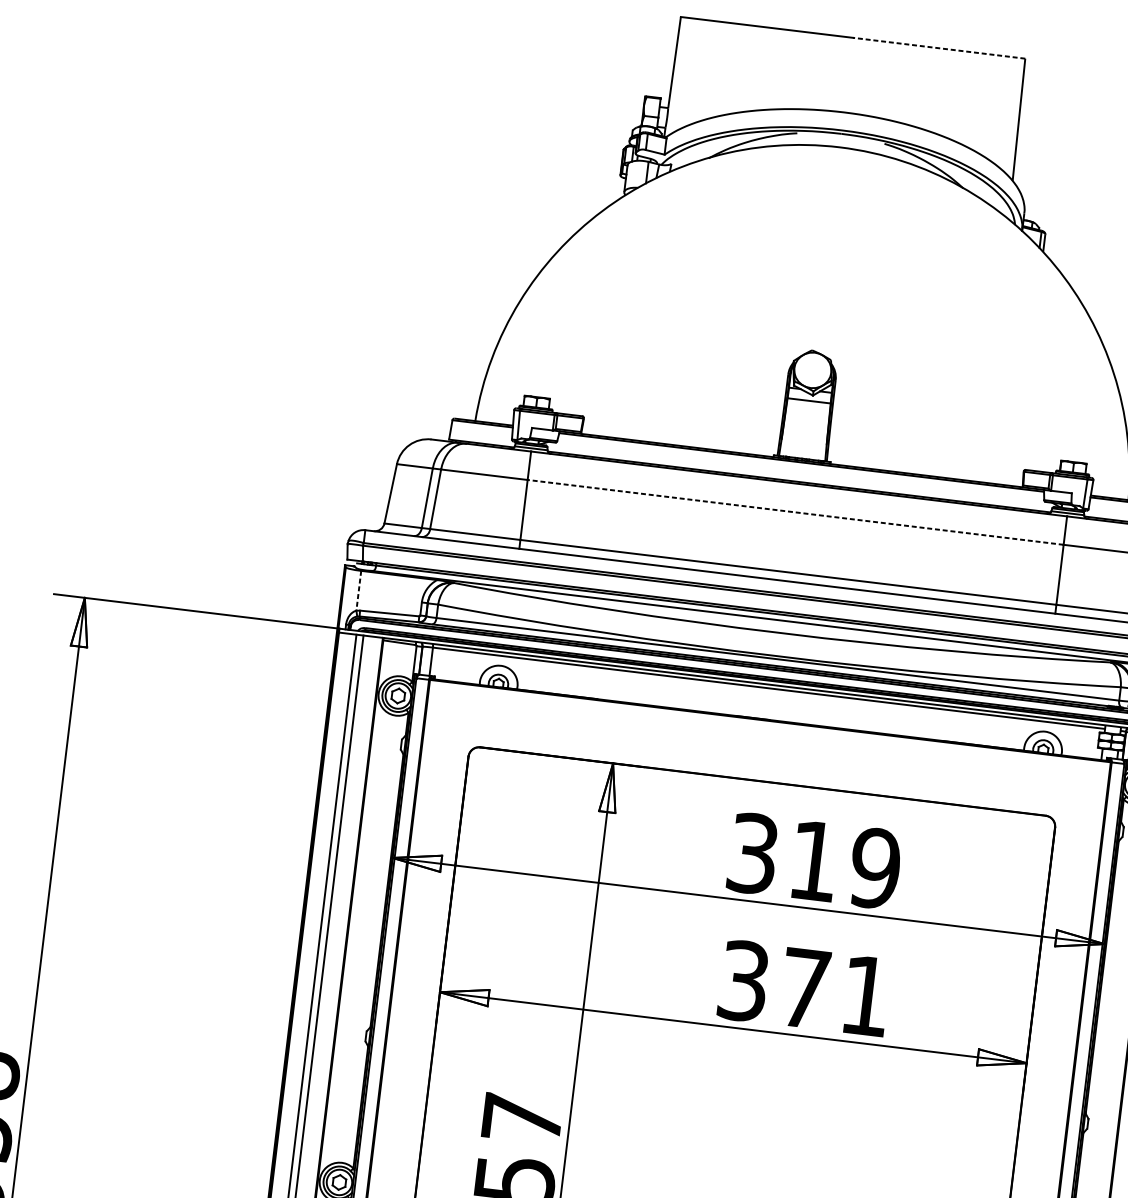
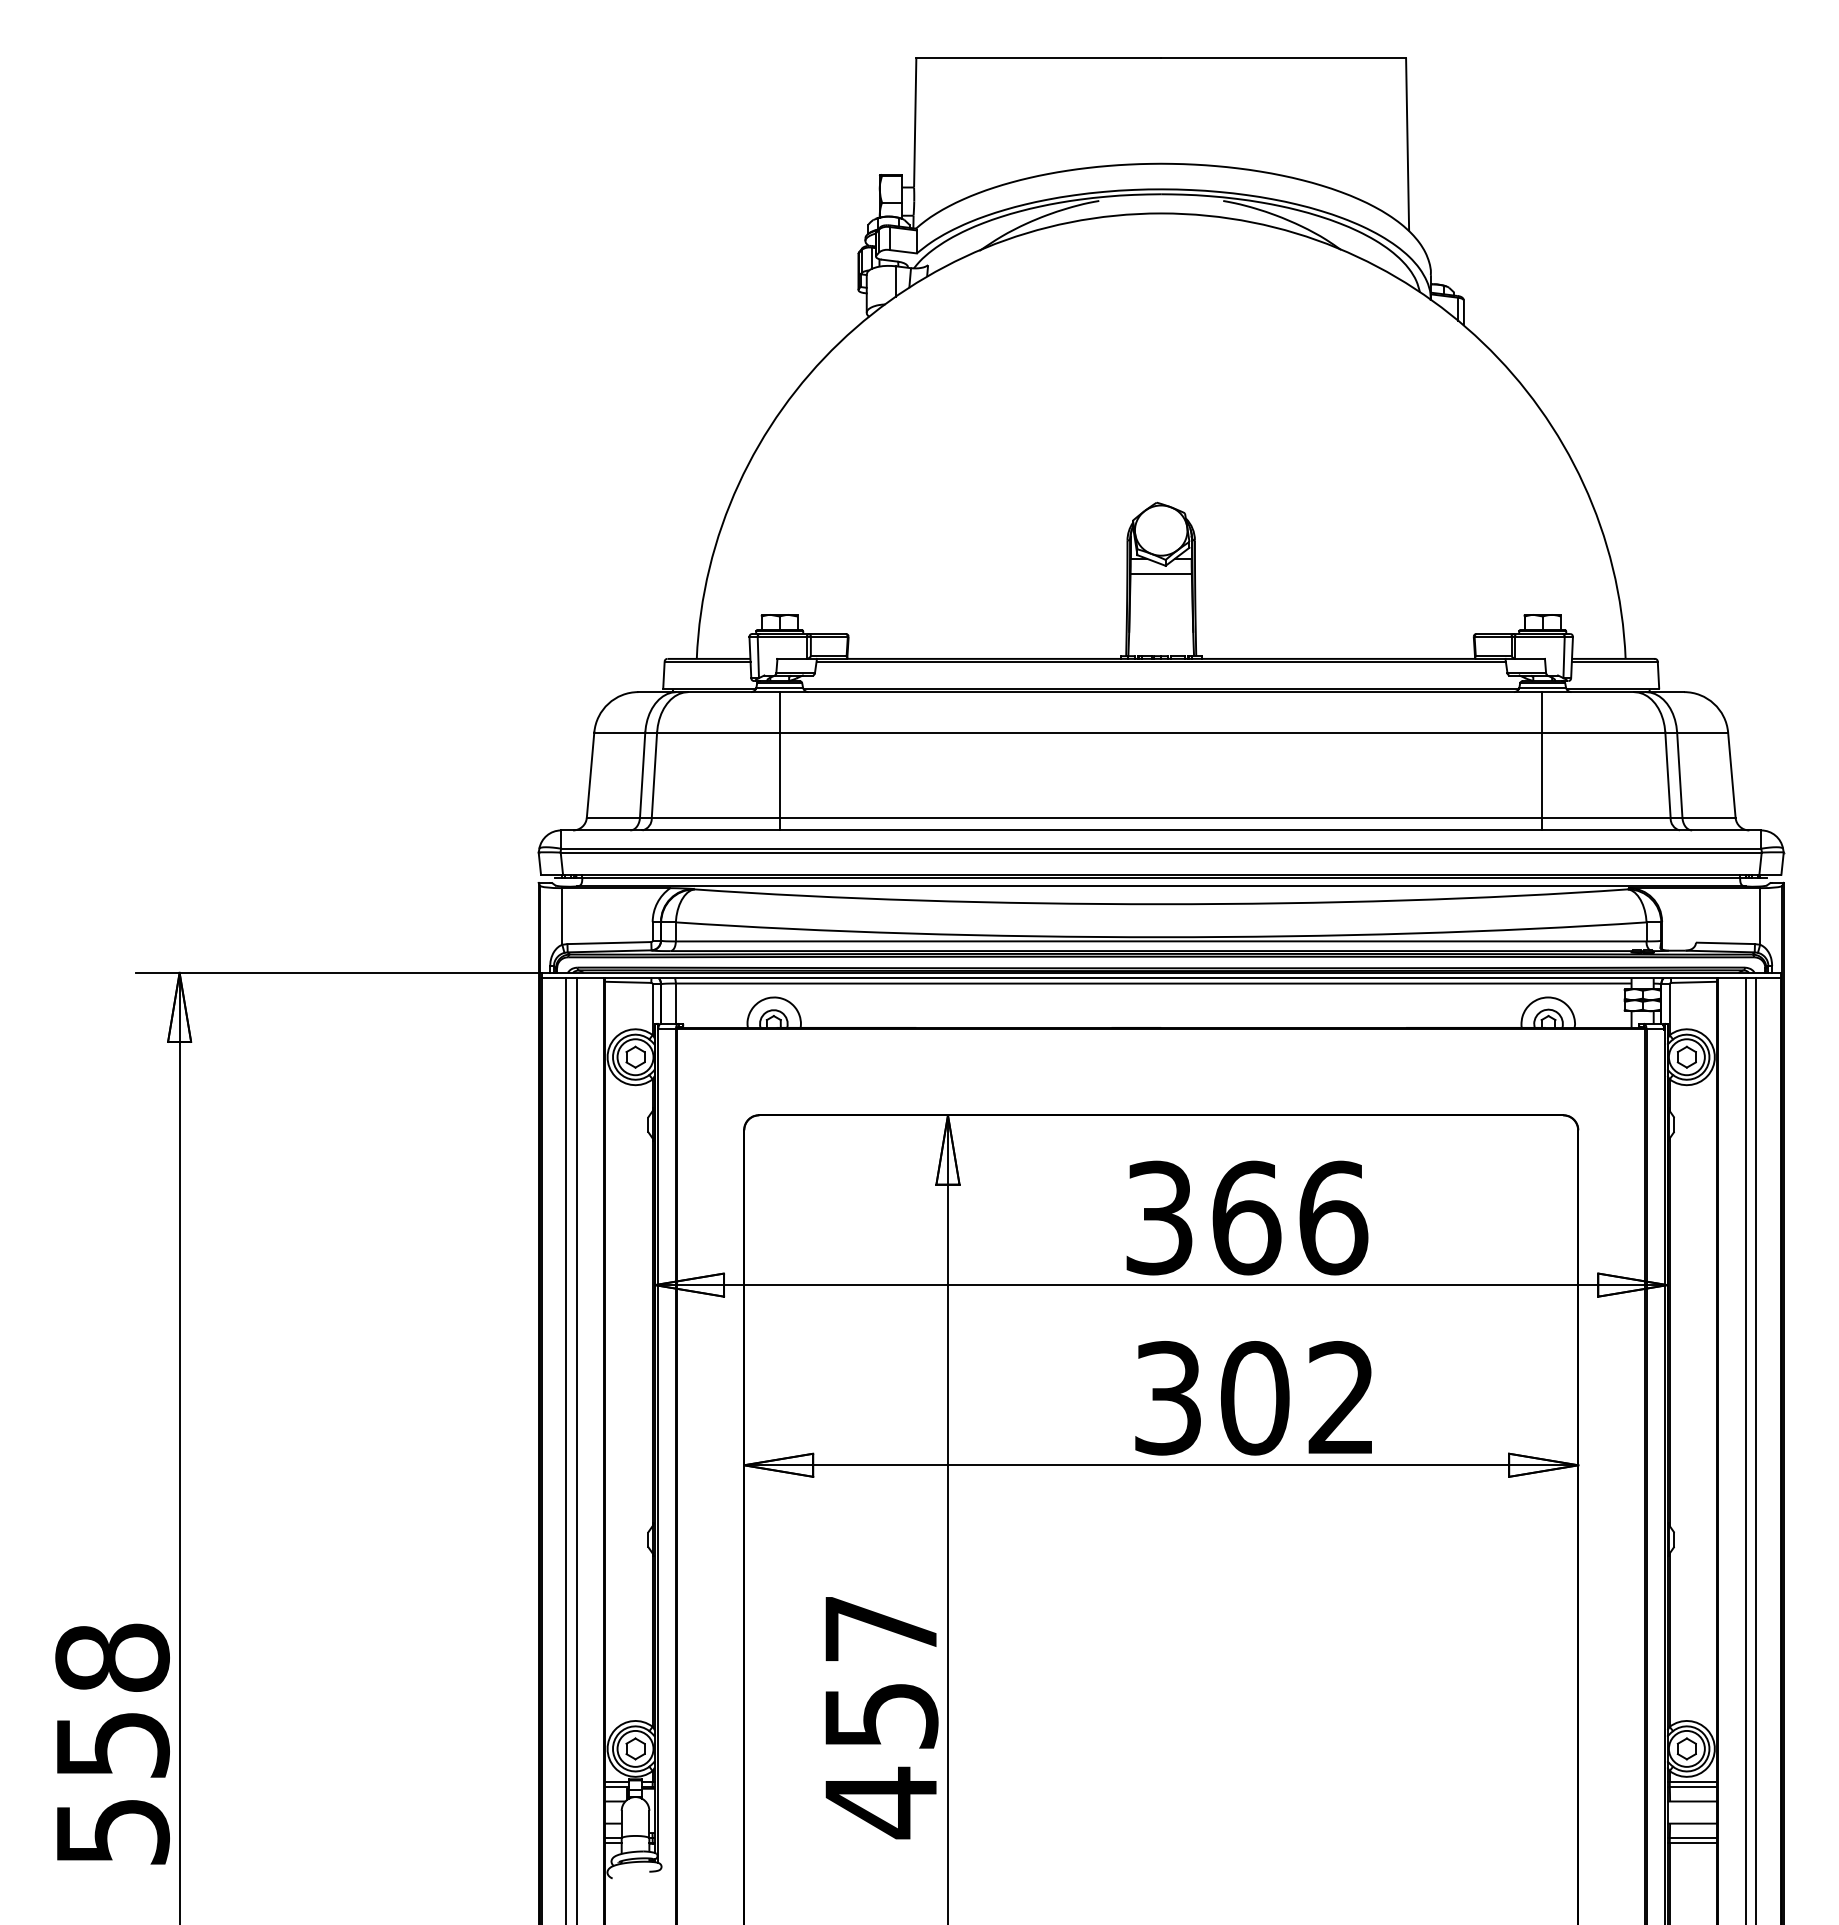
line: (939, 48) -> (1283, 57), dashed -> solid
line: (795, 512) -> (1160, 732), dashed -> solid
line: (358, 590) -> (562, 916), dashed -> solid
text: (845, 864) -> (1290, 1217), 319 -> 366
text: (834, 992) -> (1296, 1398), 371 -> 302

